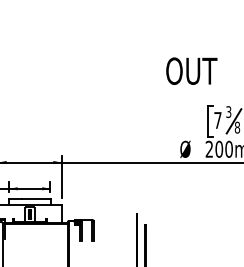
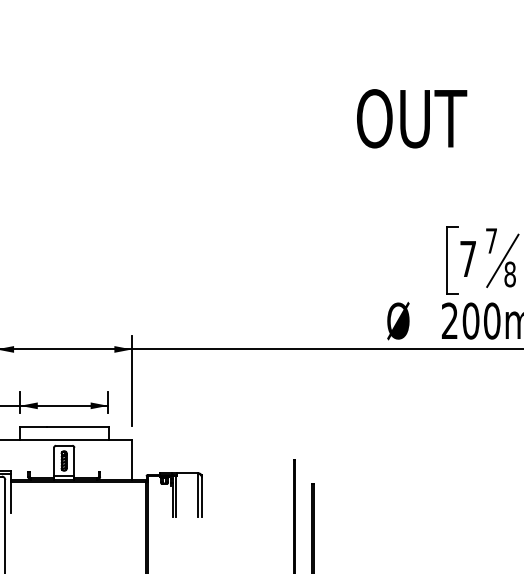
text: (191, 70) -> (411, 117), moved
text: (228, 112) -> (490, 241), 3 -> 7

